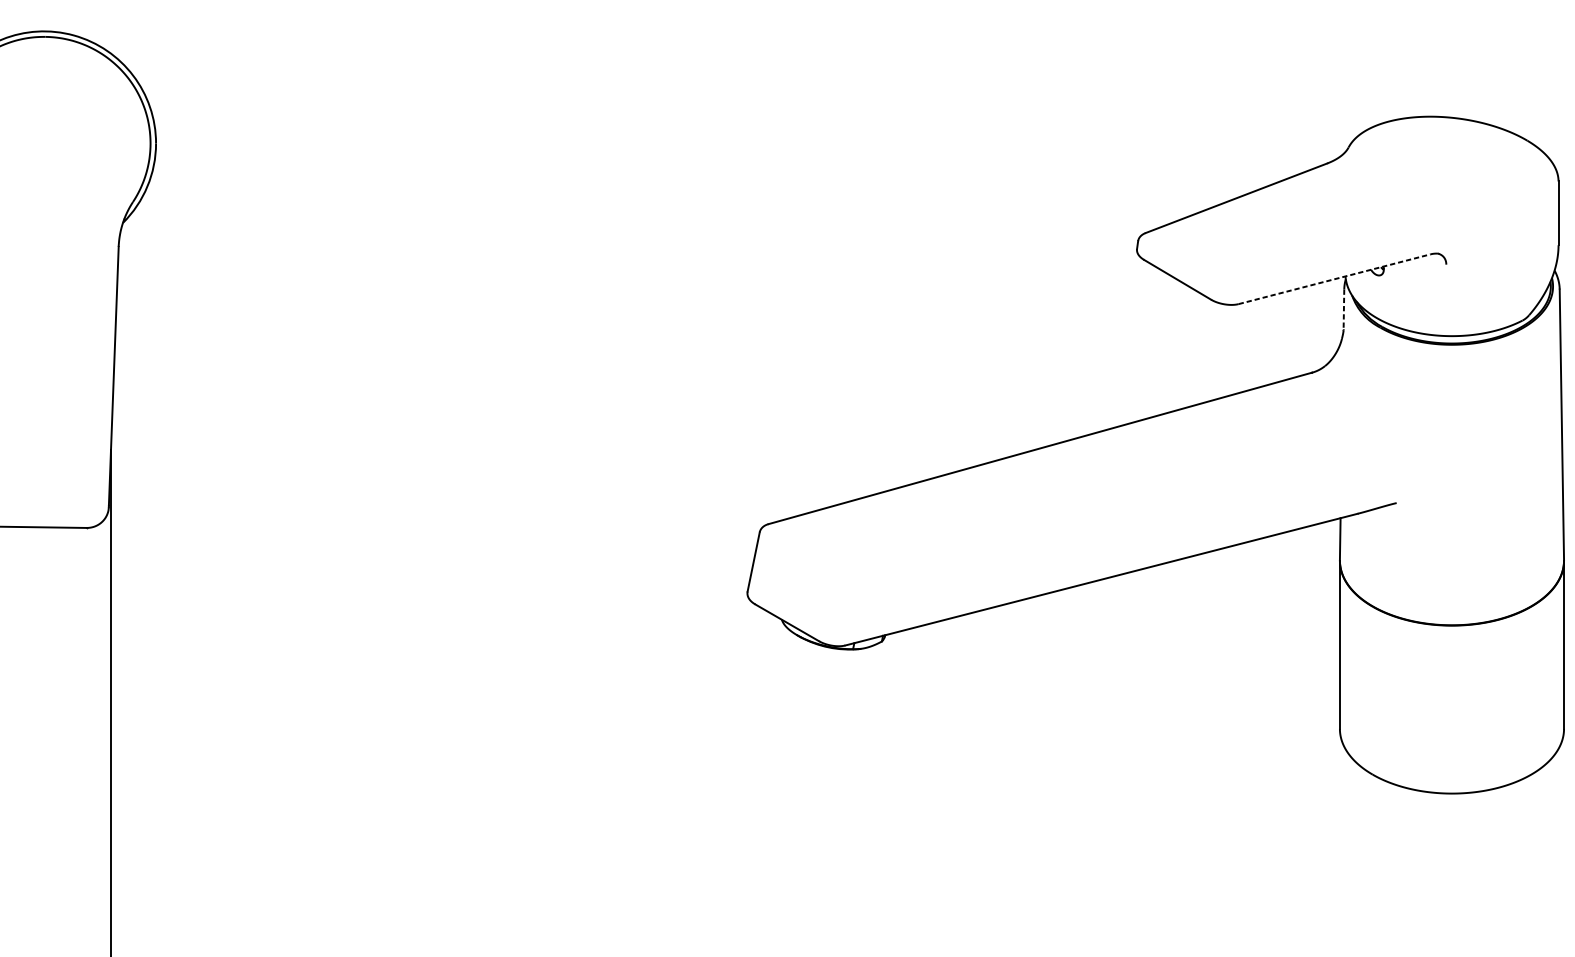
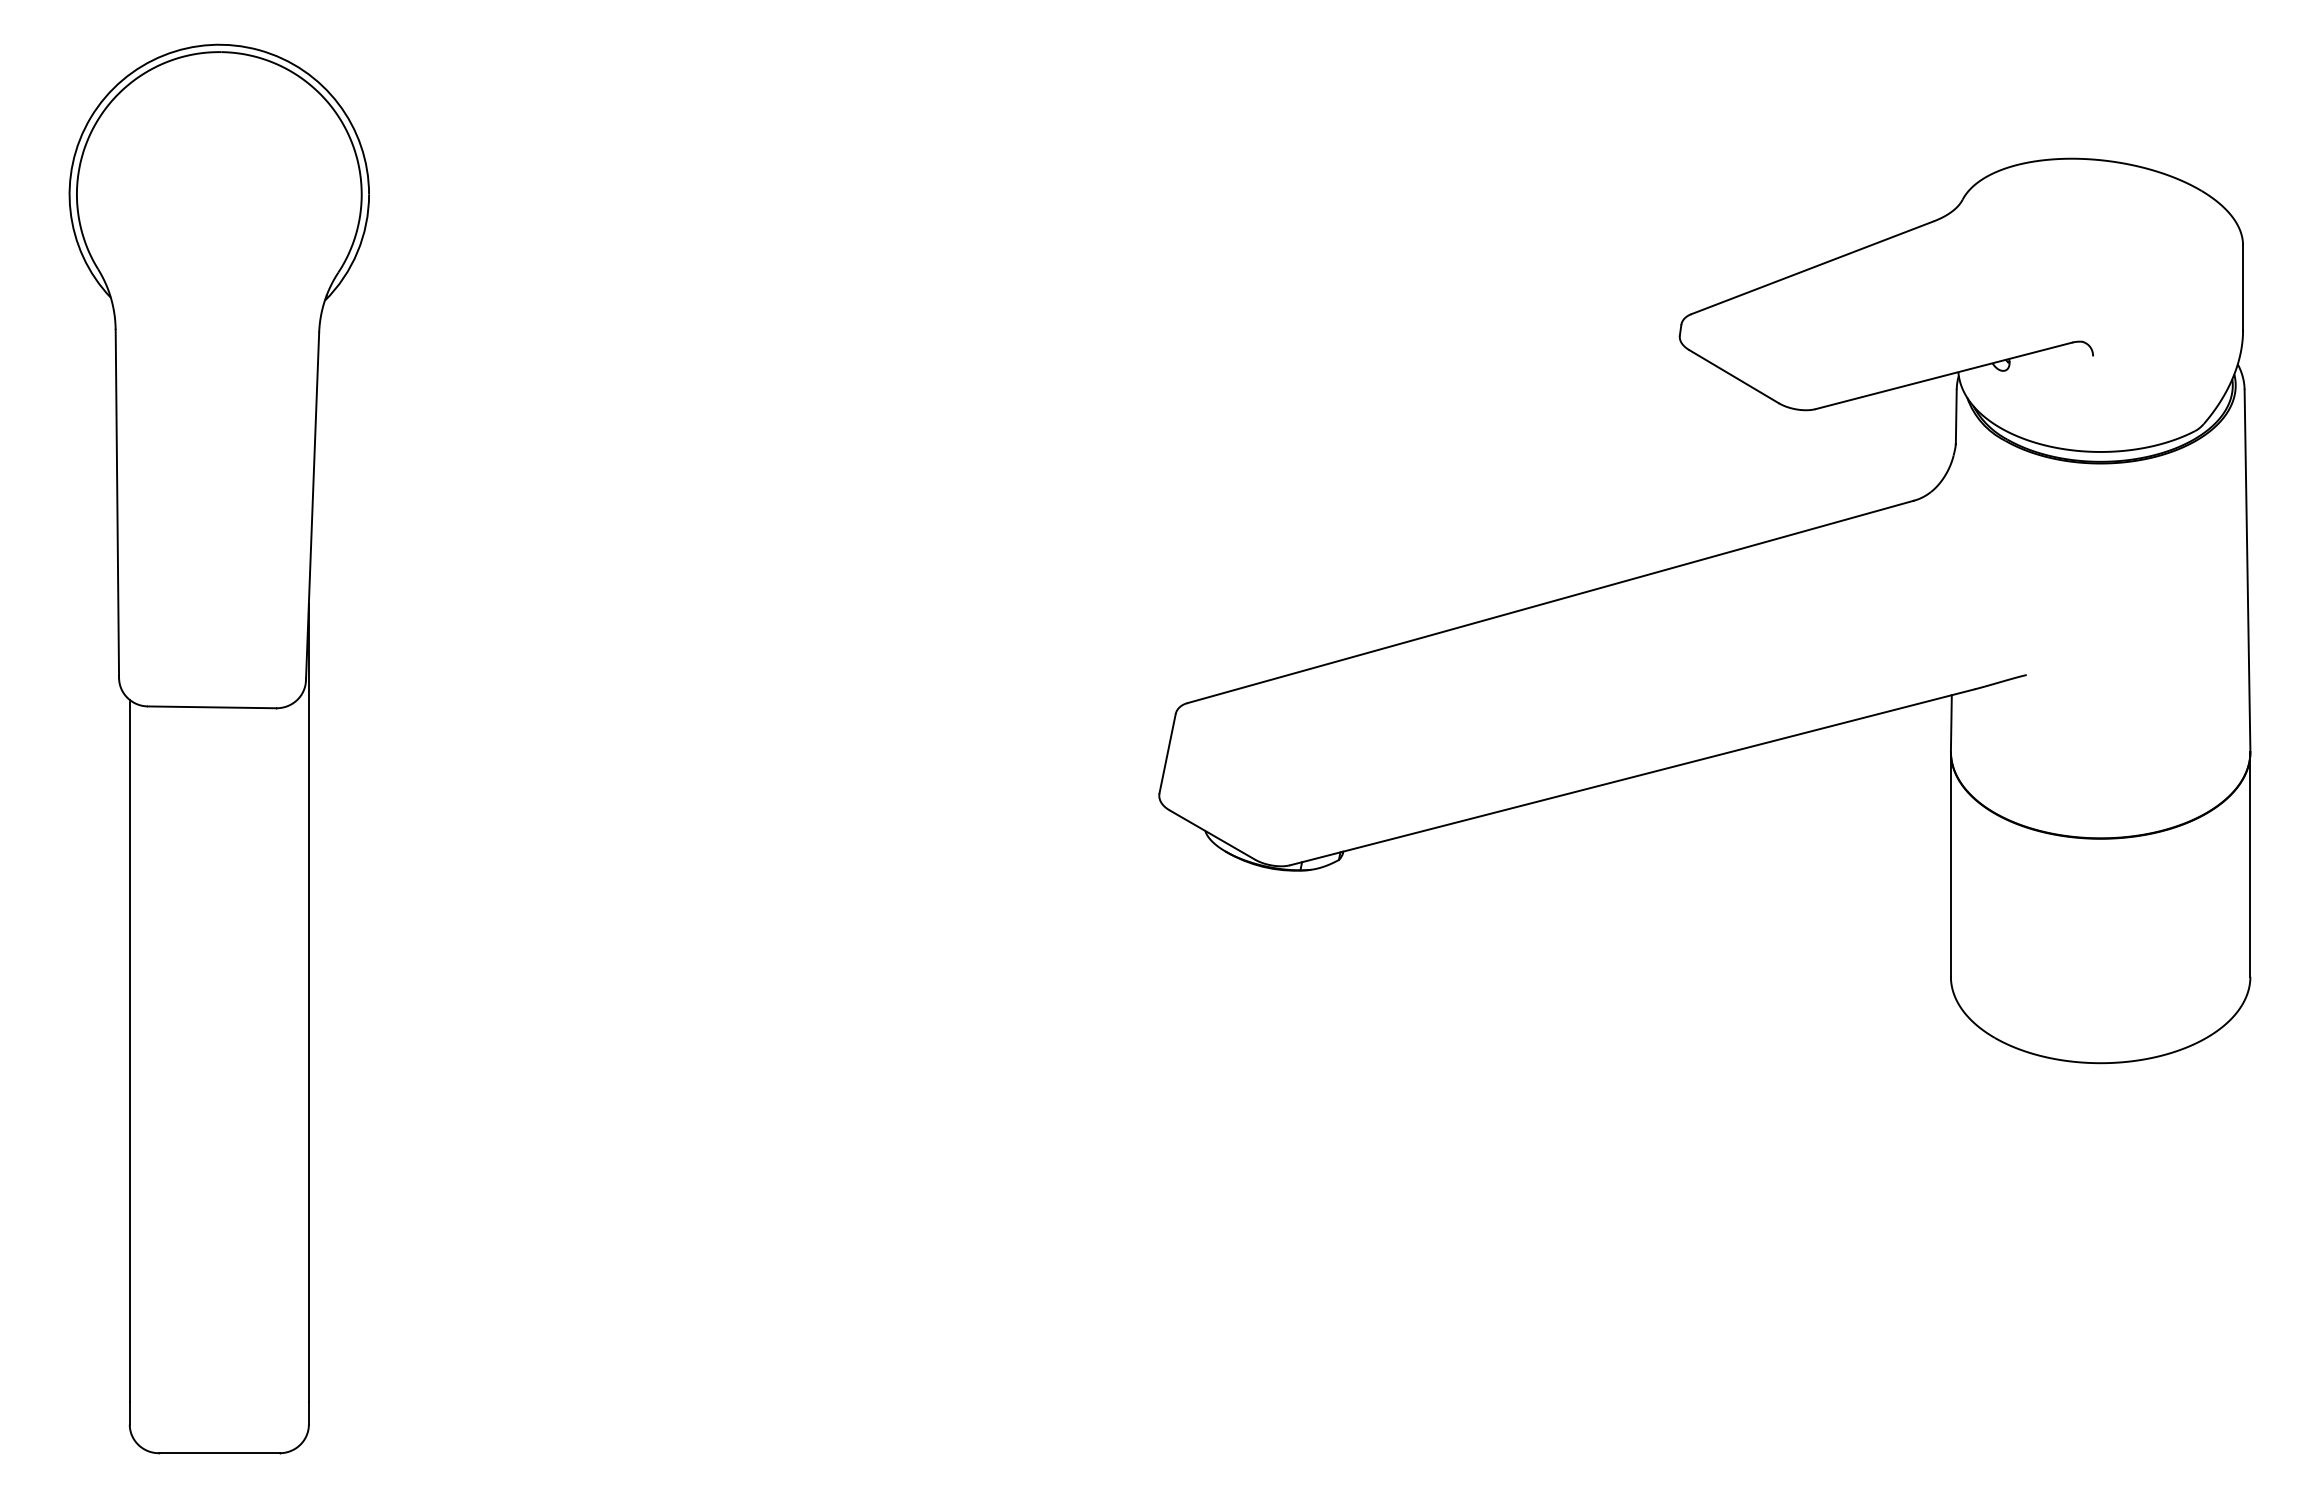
line: (1335, 278) -> (1944, 375), dashed -> solid
line: (1344, 310) -> (1956, 417), dashed -> solid

